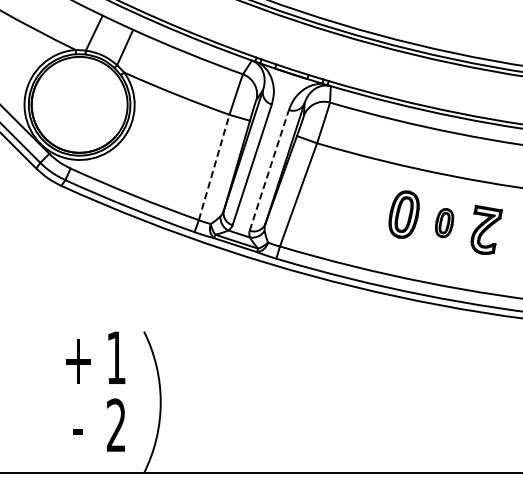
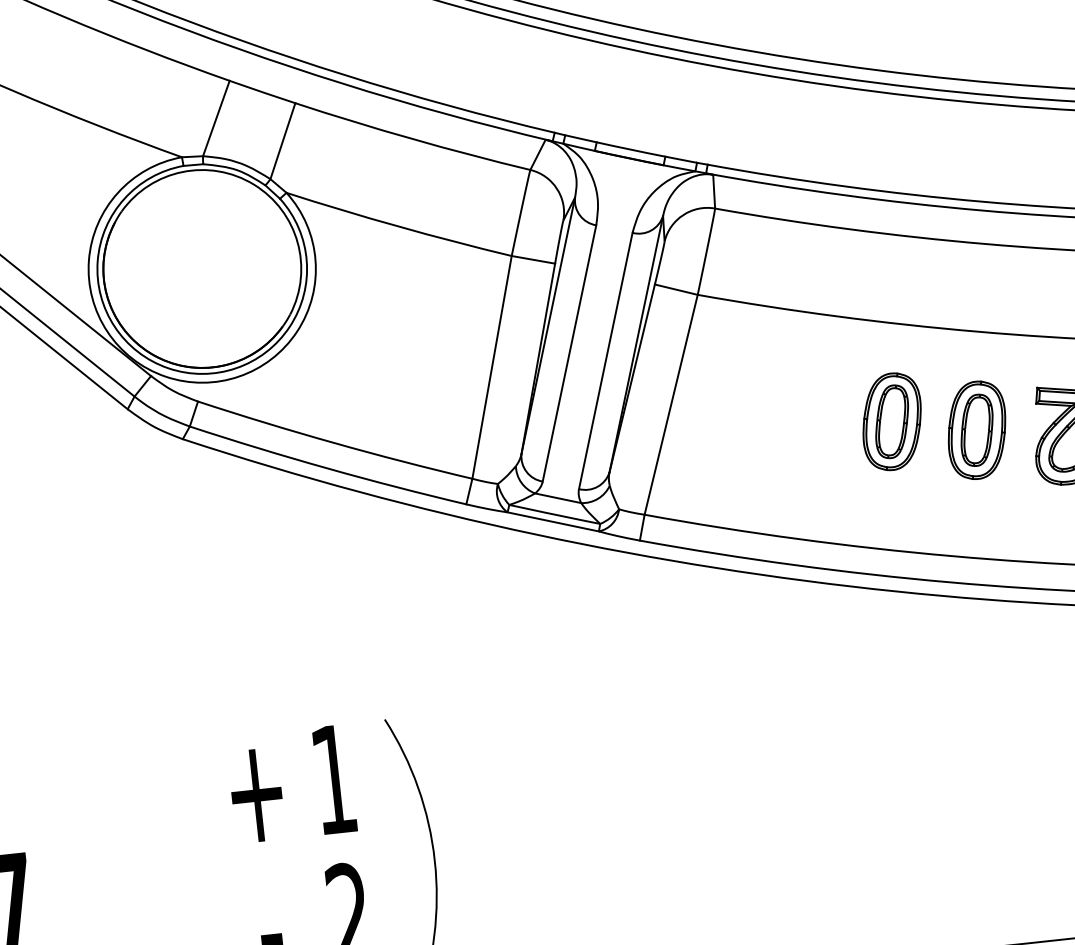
line: (214, 167) -> (492, 367), dashed -> solid
line: (269, 169) -> (605, 359), dashed -> solid
part: (444, 222) -> (976, 428), size x1.67

